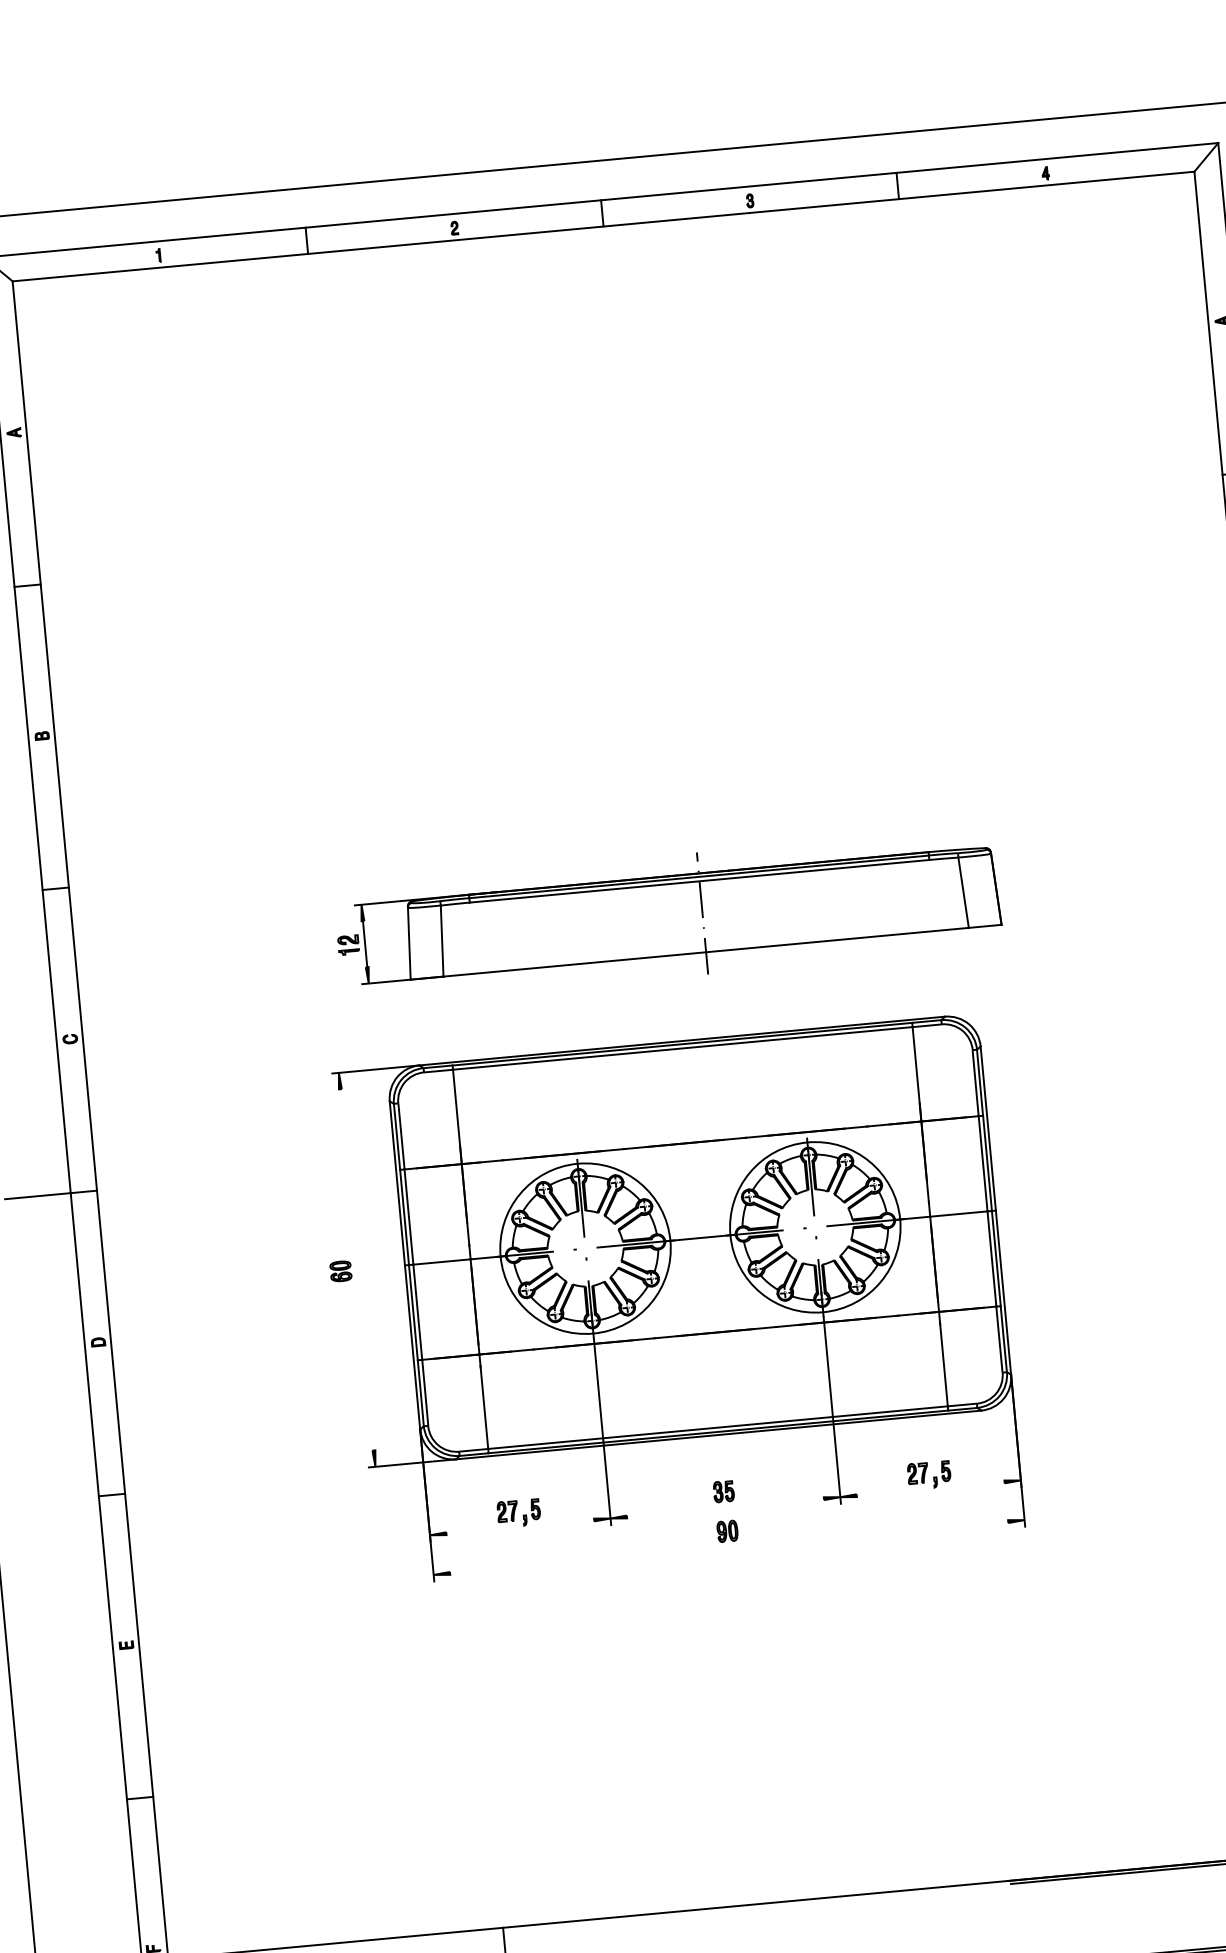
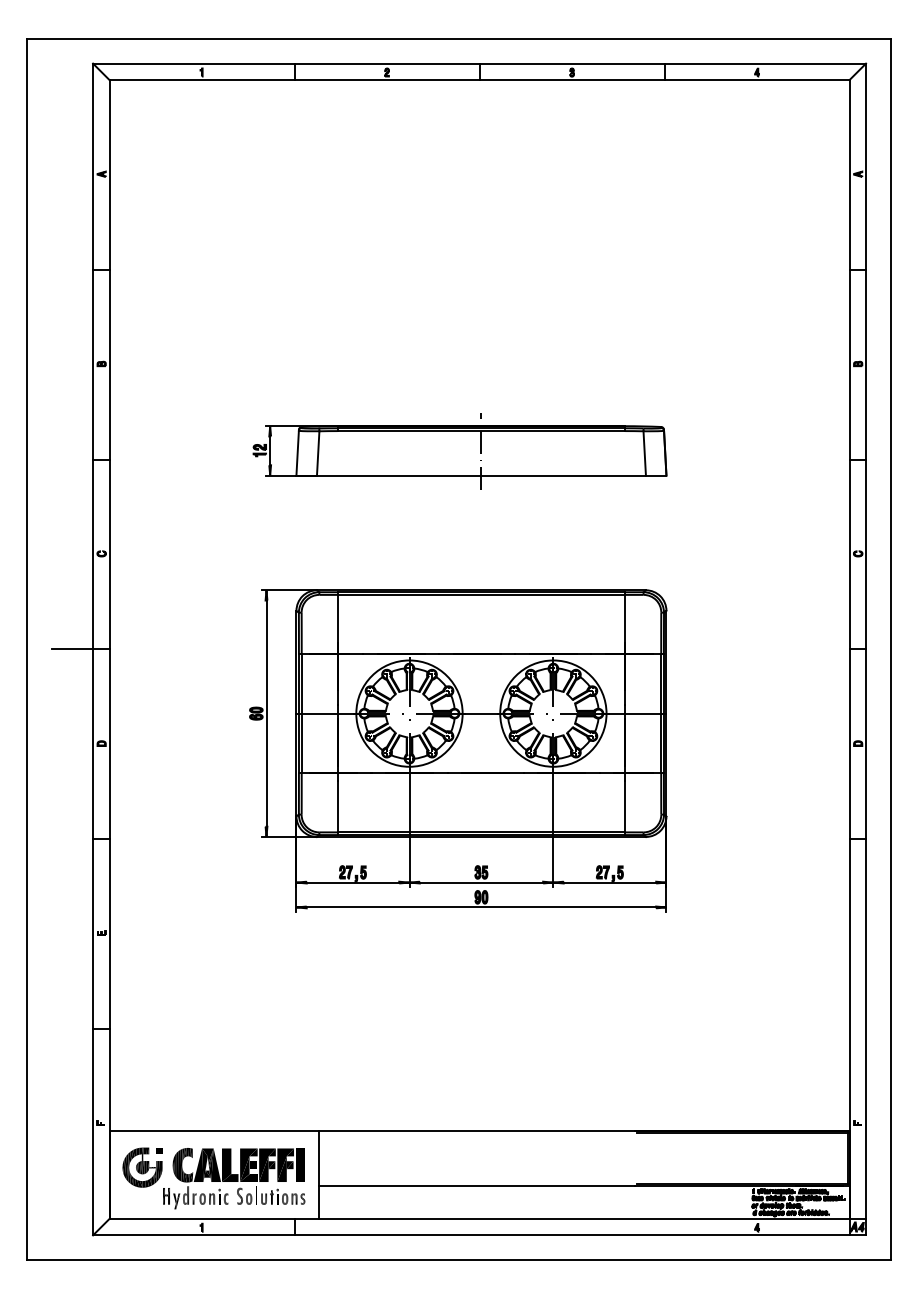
part: (667, 917) -> (459, 451), moved
line: (357, 1269) -> (266, 713), added
line: (929, 1488) -> (609, 882), added
line: (725, 1507) -> (481, 882), added
line: (519, 1526) -> (352, 882), added
line: (729, 1547) -> (481, 907), added

